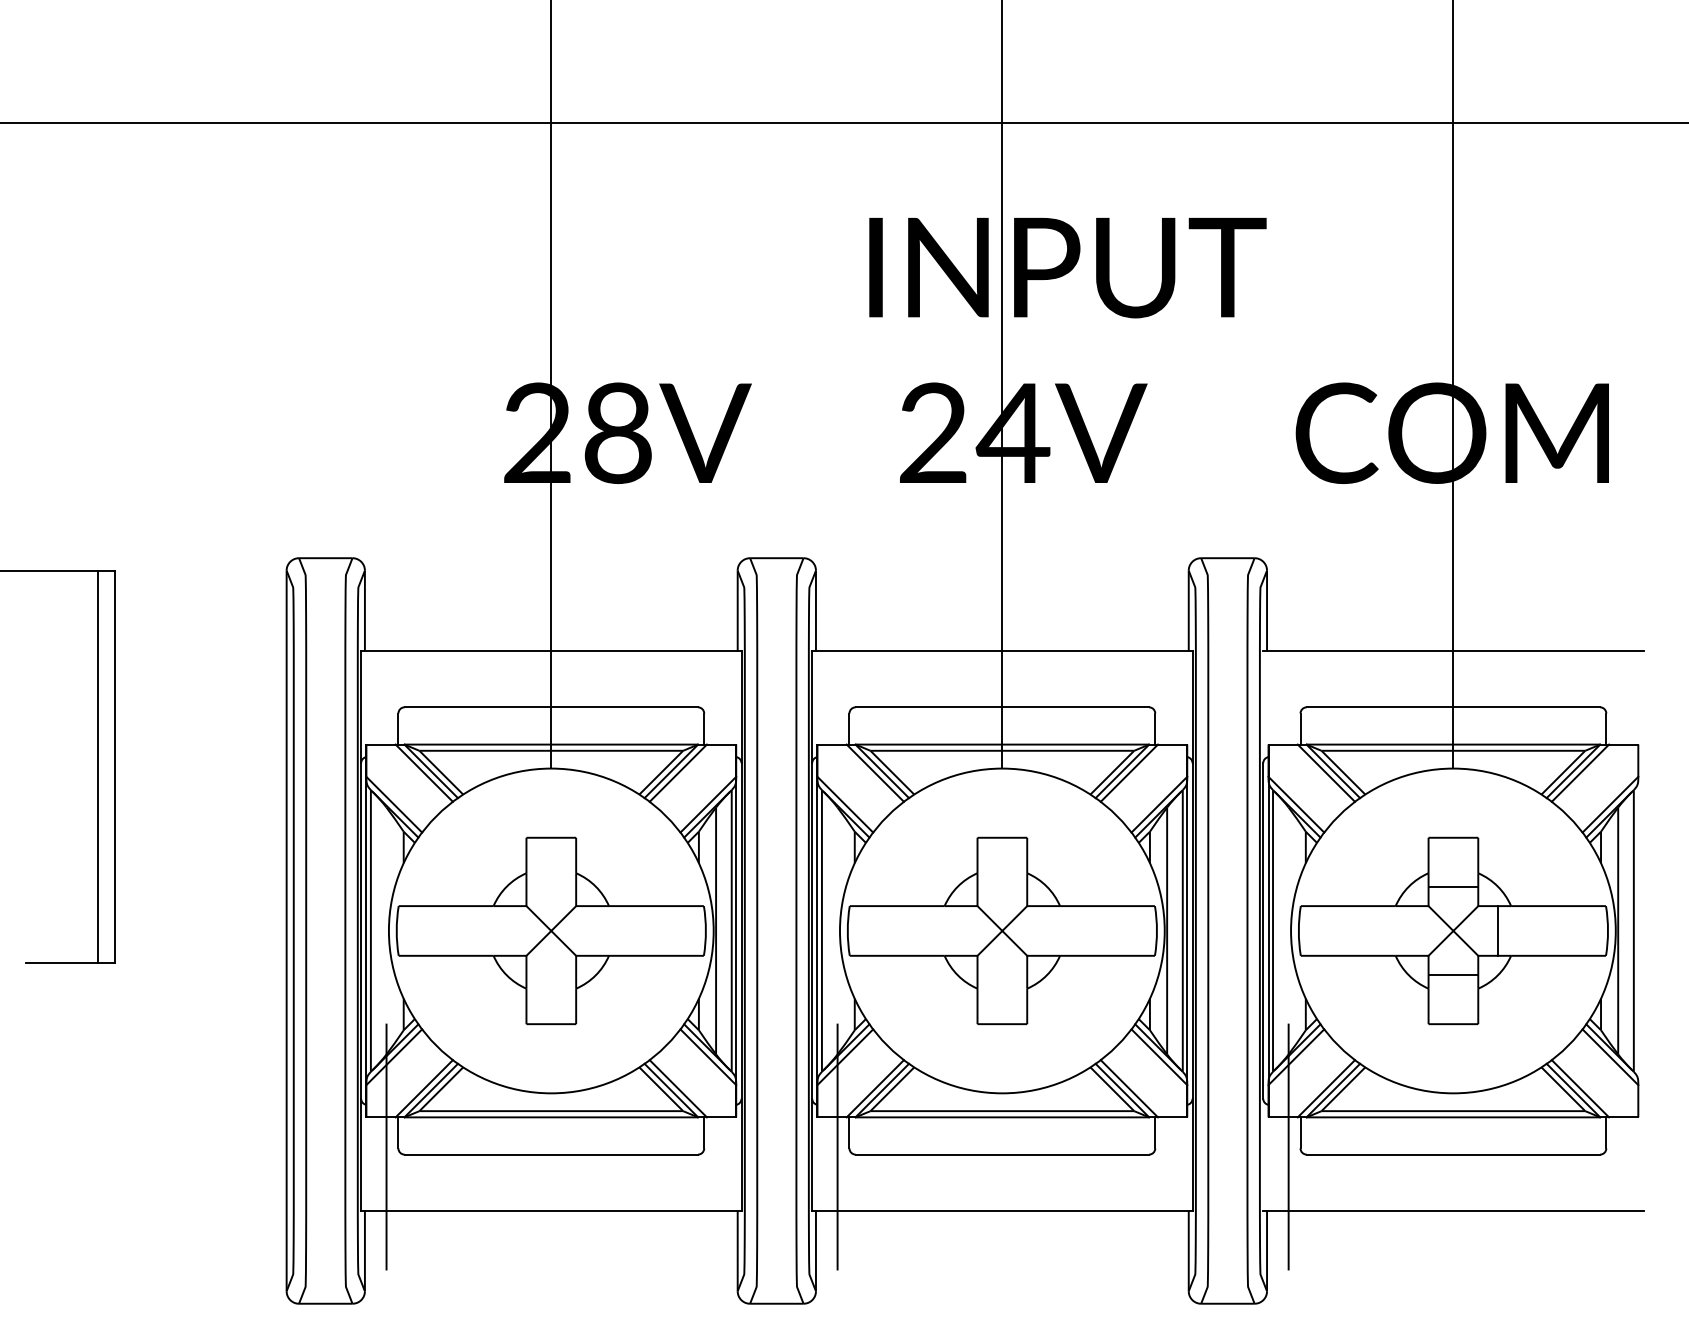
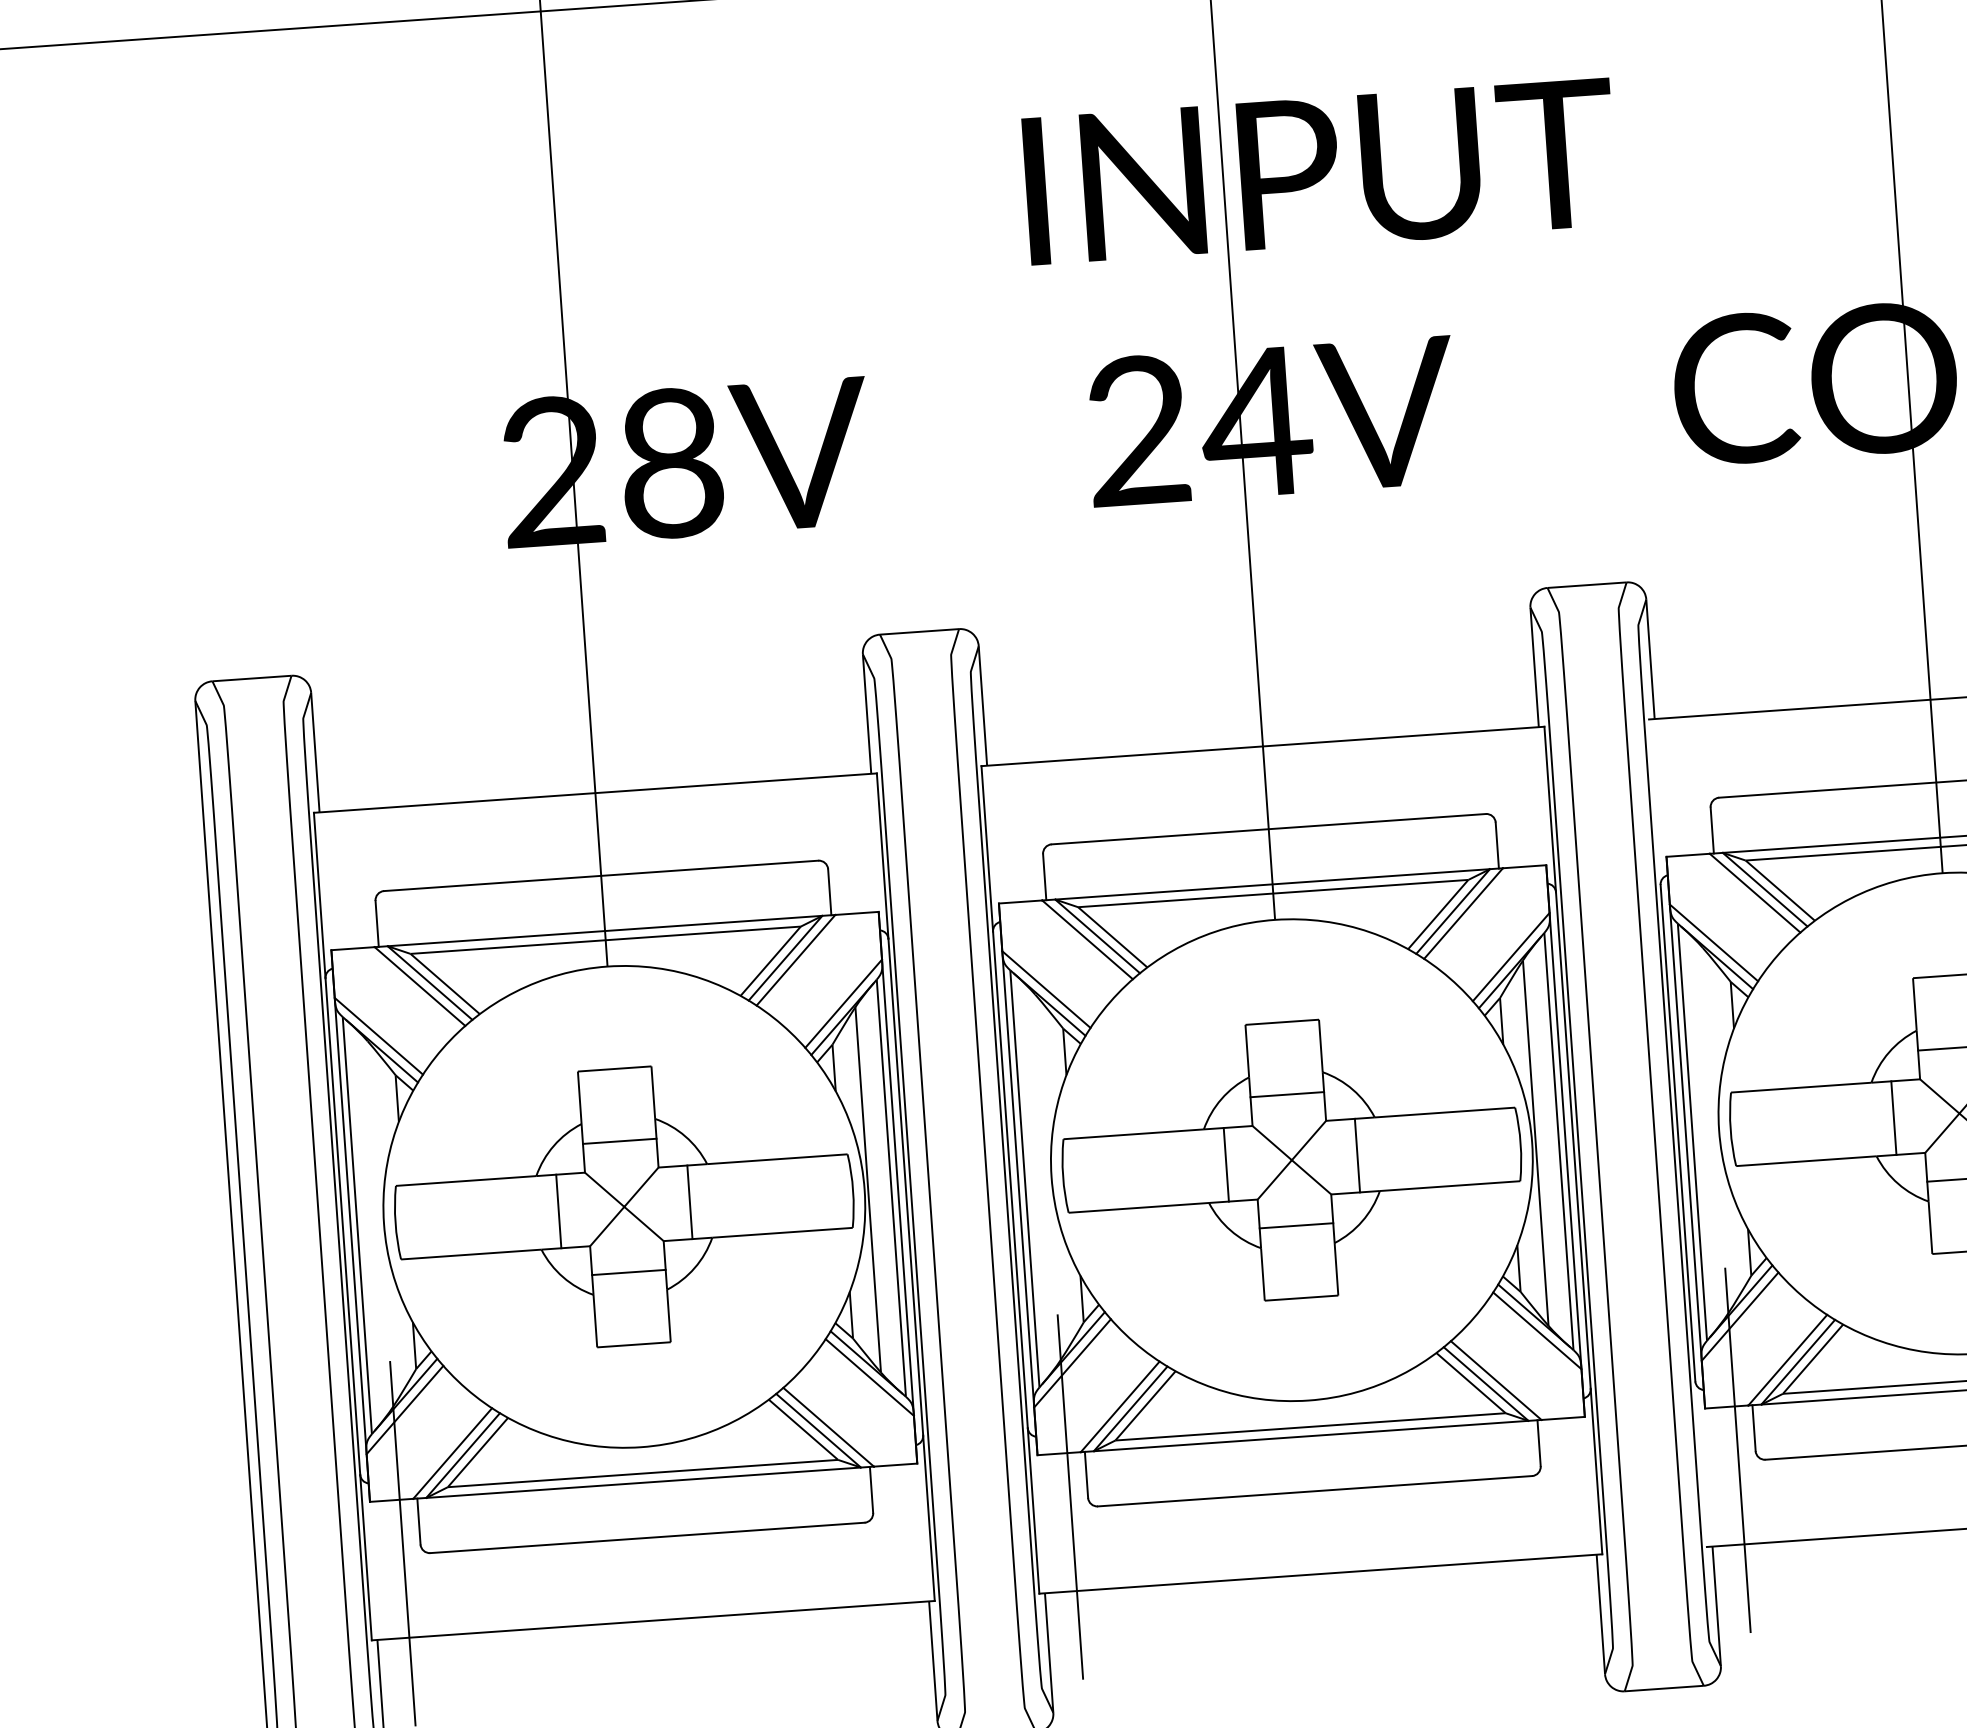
line: (551, 886) -> (620, 1141), added
line: (1002, 886) -> (1287, 1094), added
line: (507, 930) -> (559, 1210), added
line: (595, 930) -> (689, 1201), added
line: (958, 930) -> (1226, 1164), added
line: (1046, 930) -> (1357, 1154), added
line: (1409, 930) -> (1894, 1117), added
line: (551, 975) -> (629, 1272), added
line: (1002, 975) -> (1296, 1226), added

